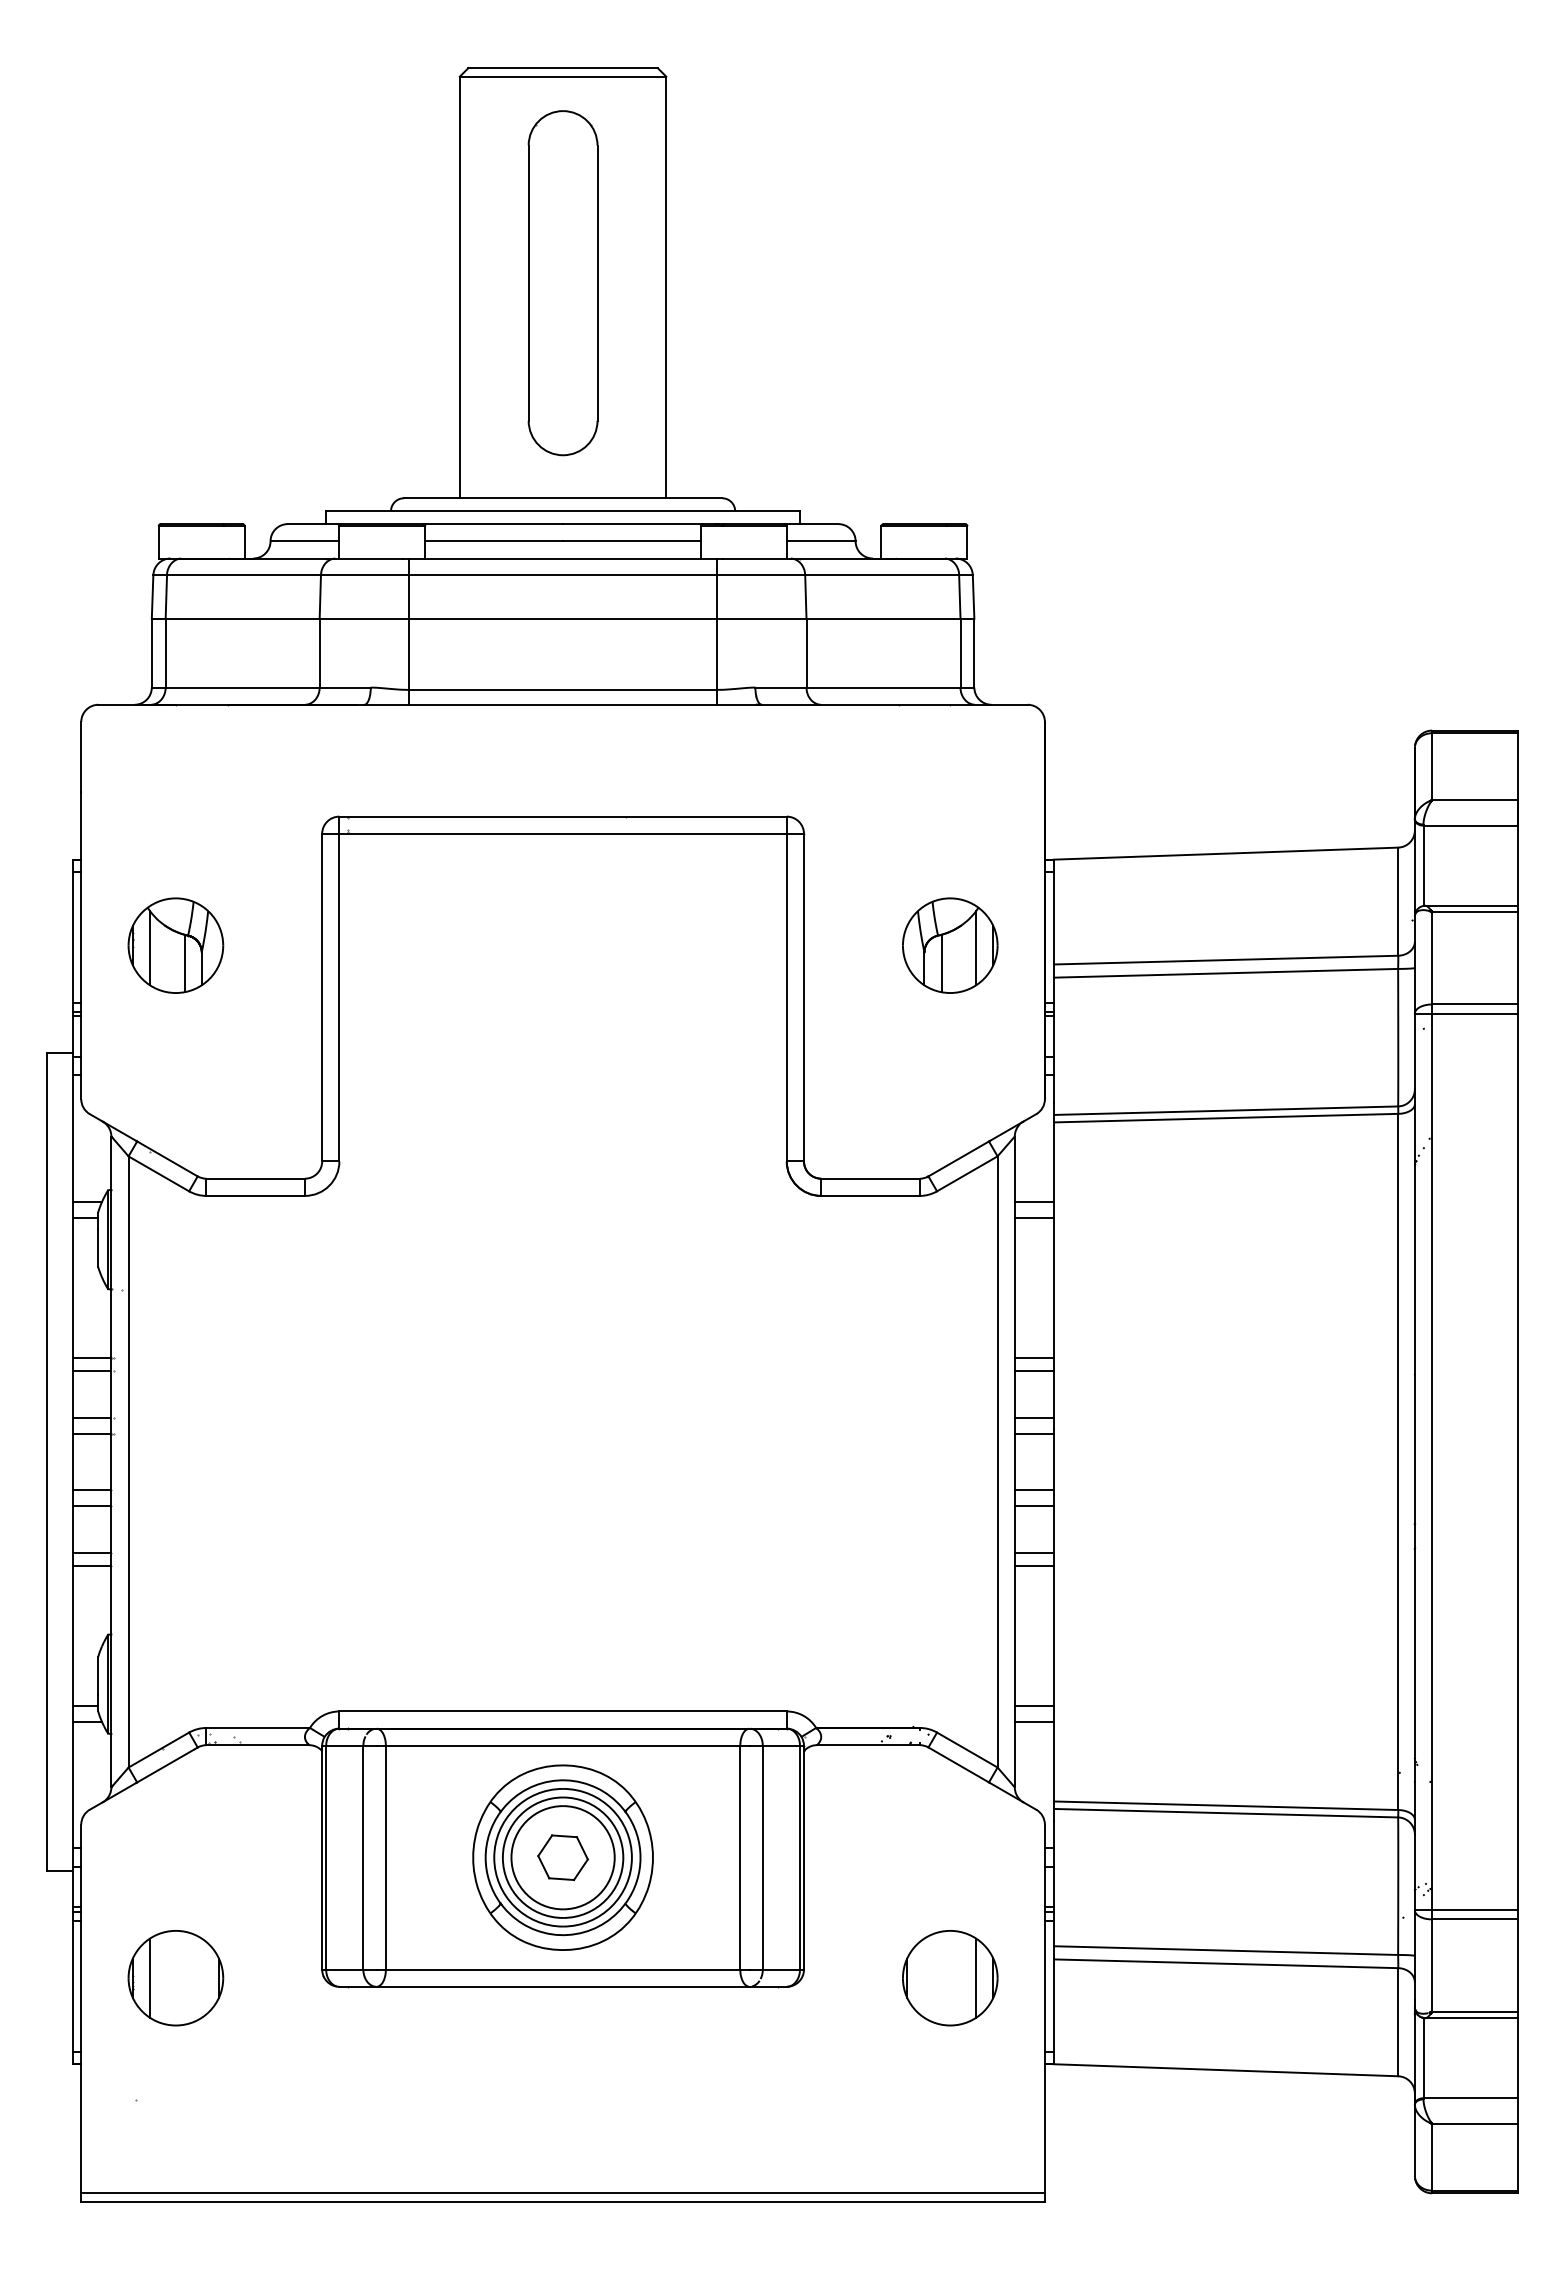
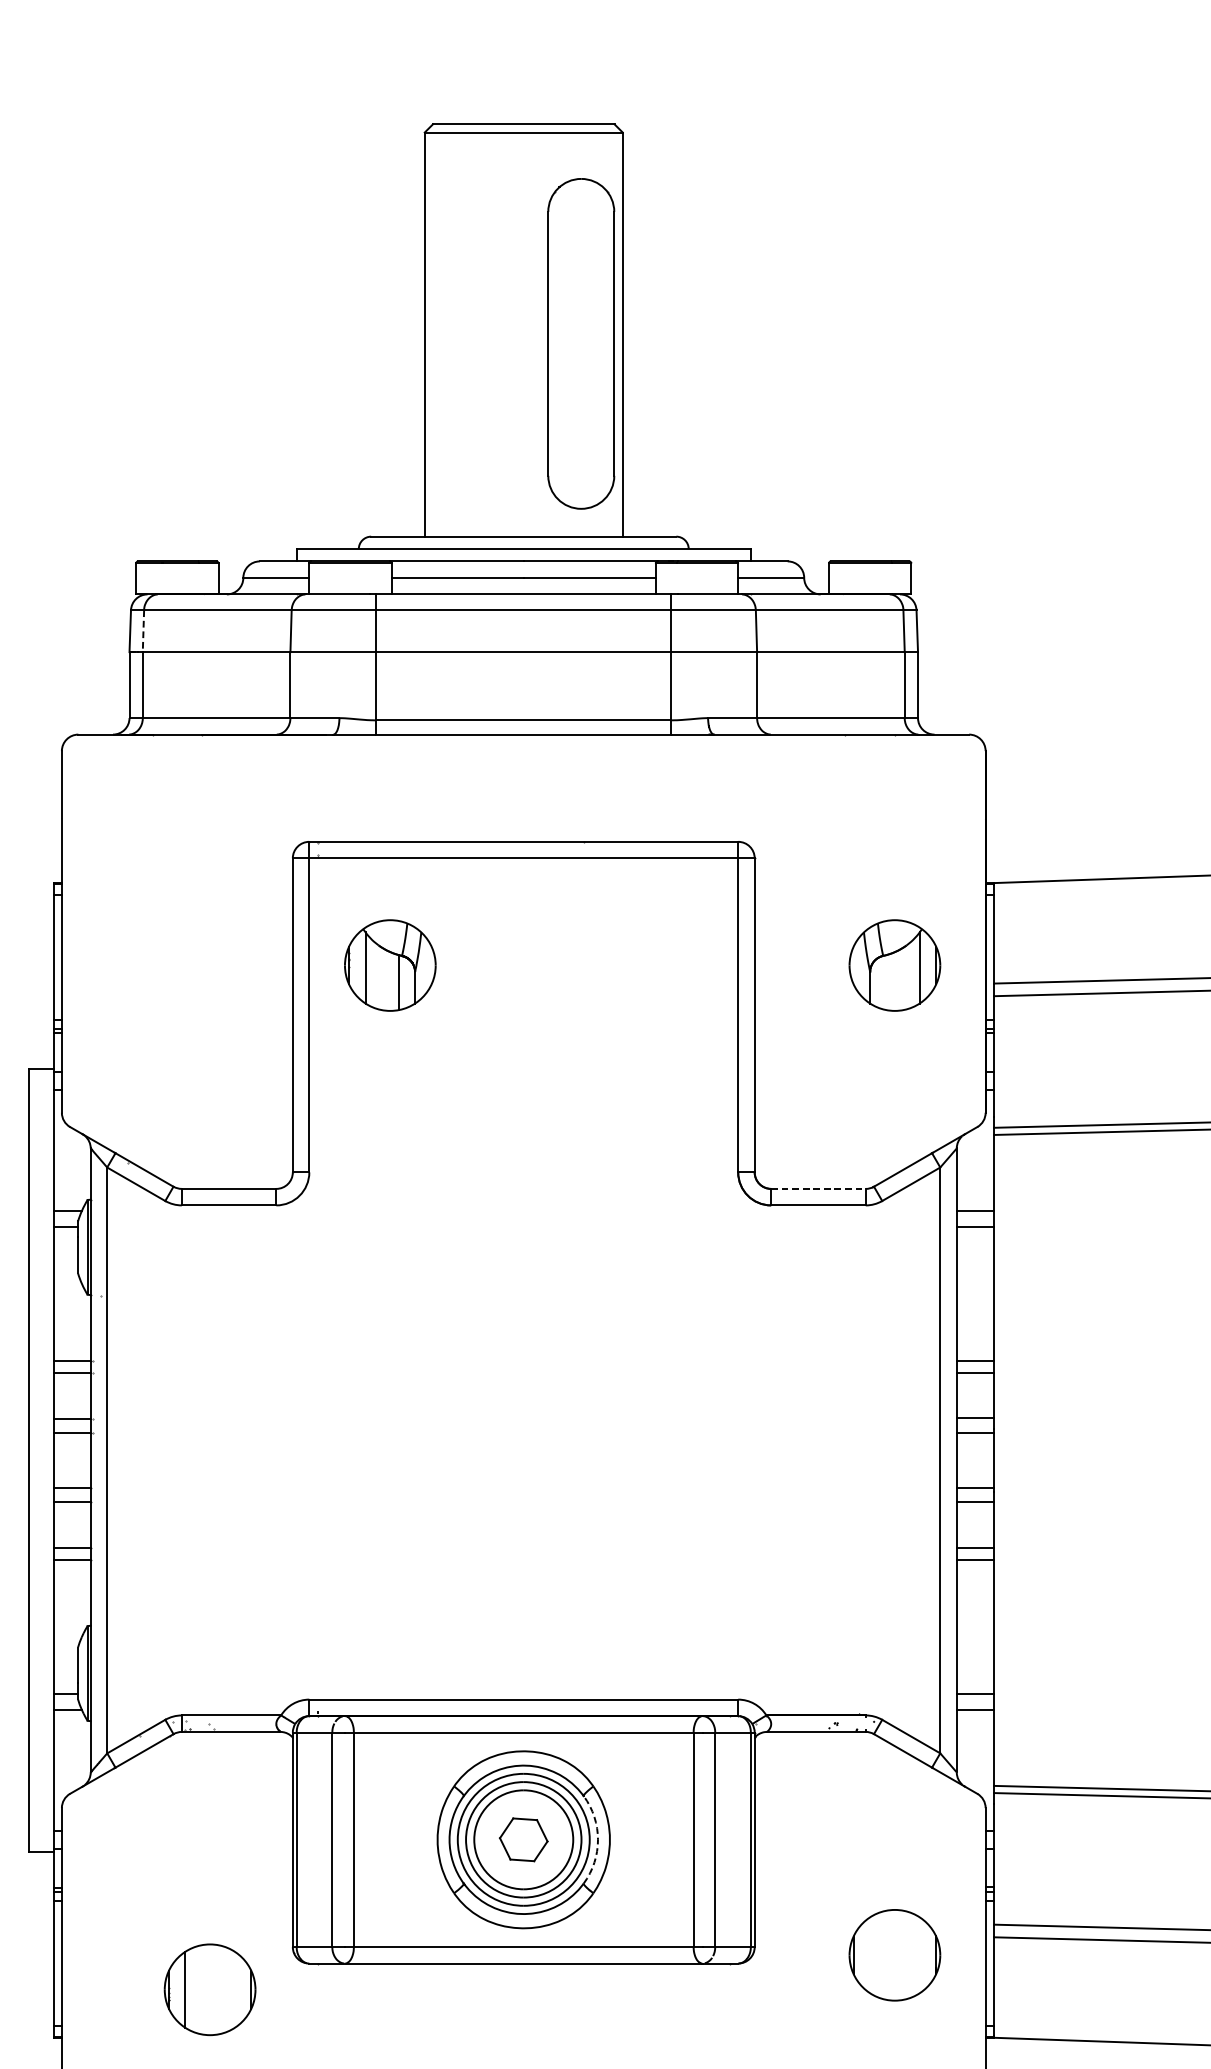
part: (562, 283) -> (580, 344), moved
line: (166, 596) -> (143, 630), solid -> dashed
part: (175, 945) -> (389, 965), moved
line: (941, 963) -> (886, 982), removed
line: (871, 1178) -> (819, 1188), solid -> dashed
arc: (640, 1857) -> (597, 1839), solid -> dashed
line: (976, 1977) -> (920, 1954), removed
part: (175, 1978) -> (209, 1990), moved

